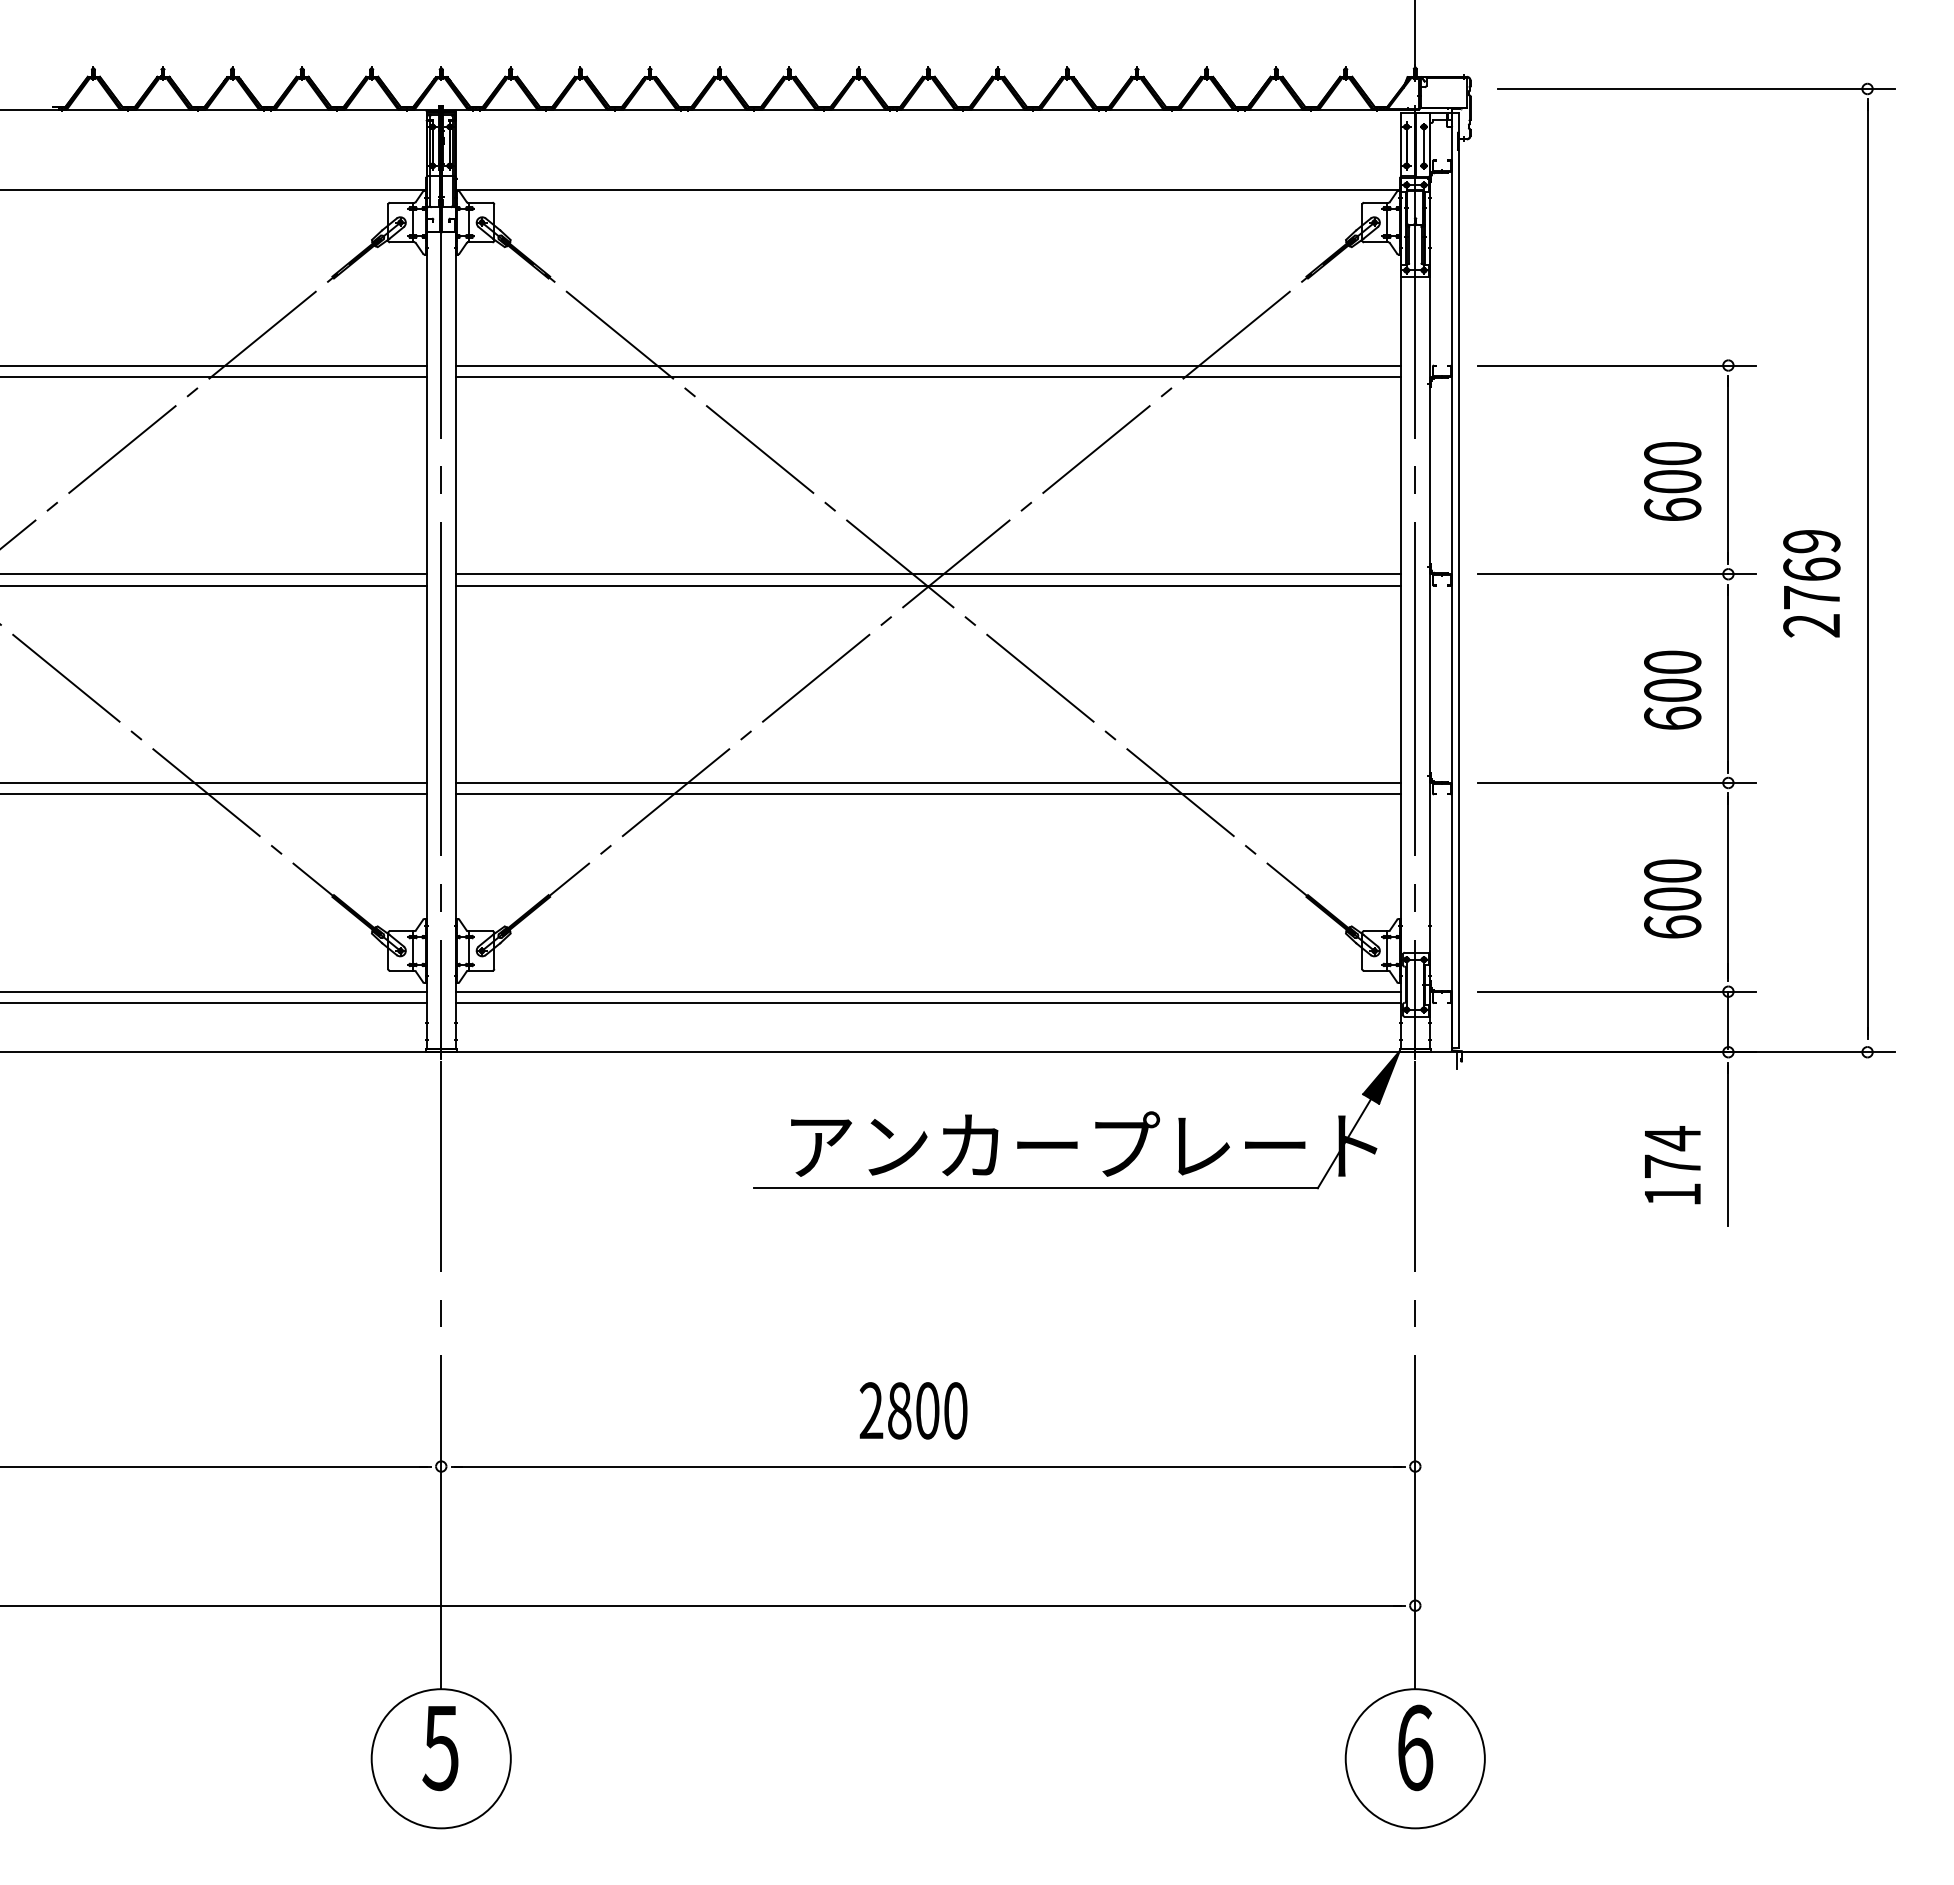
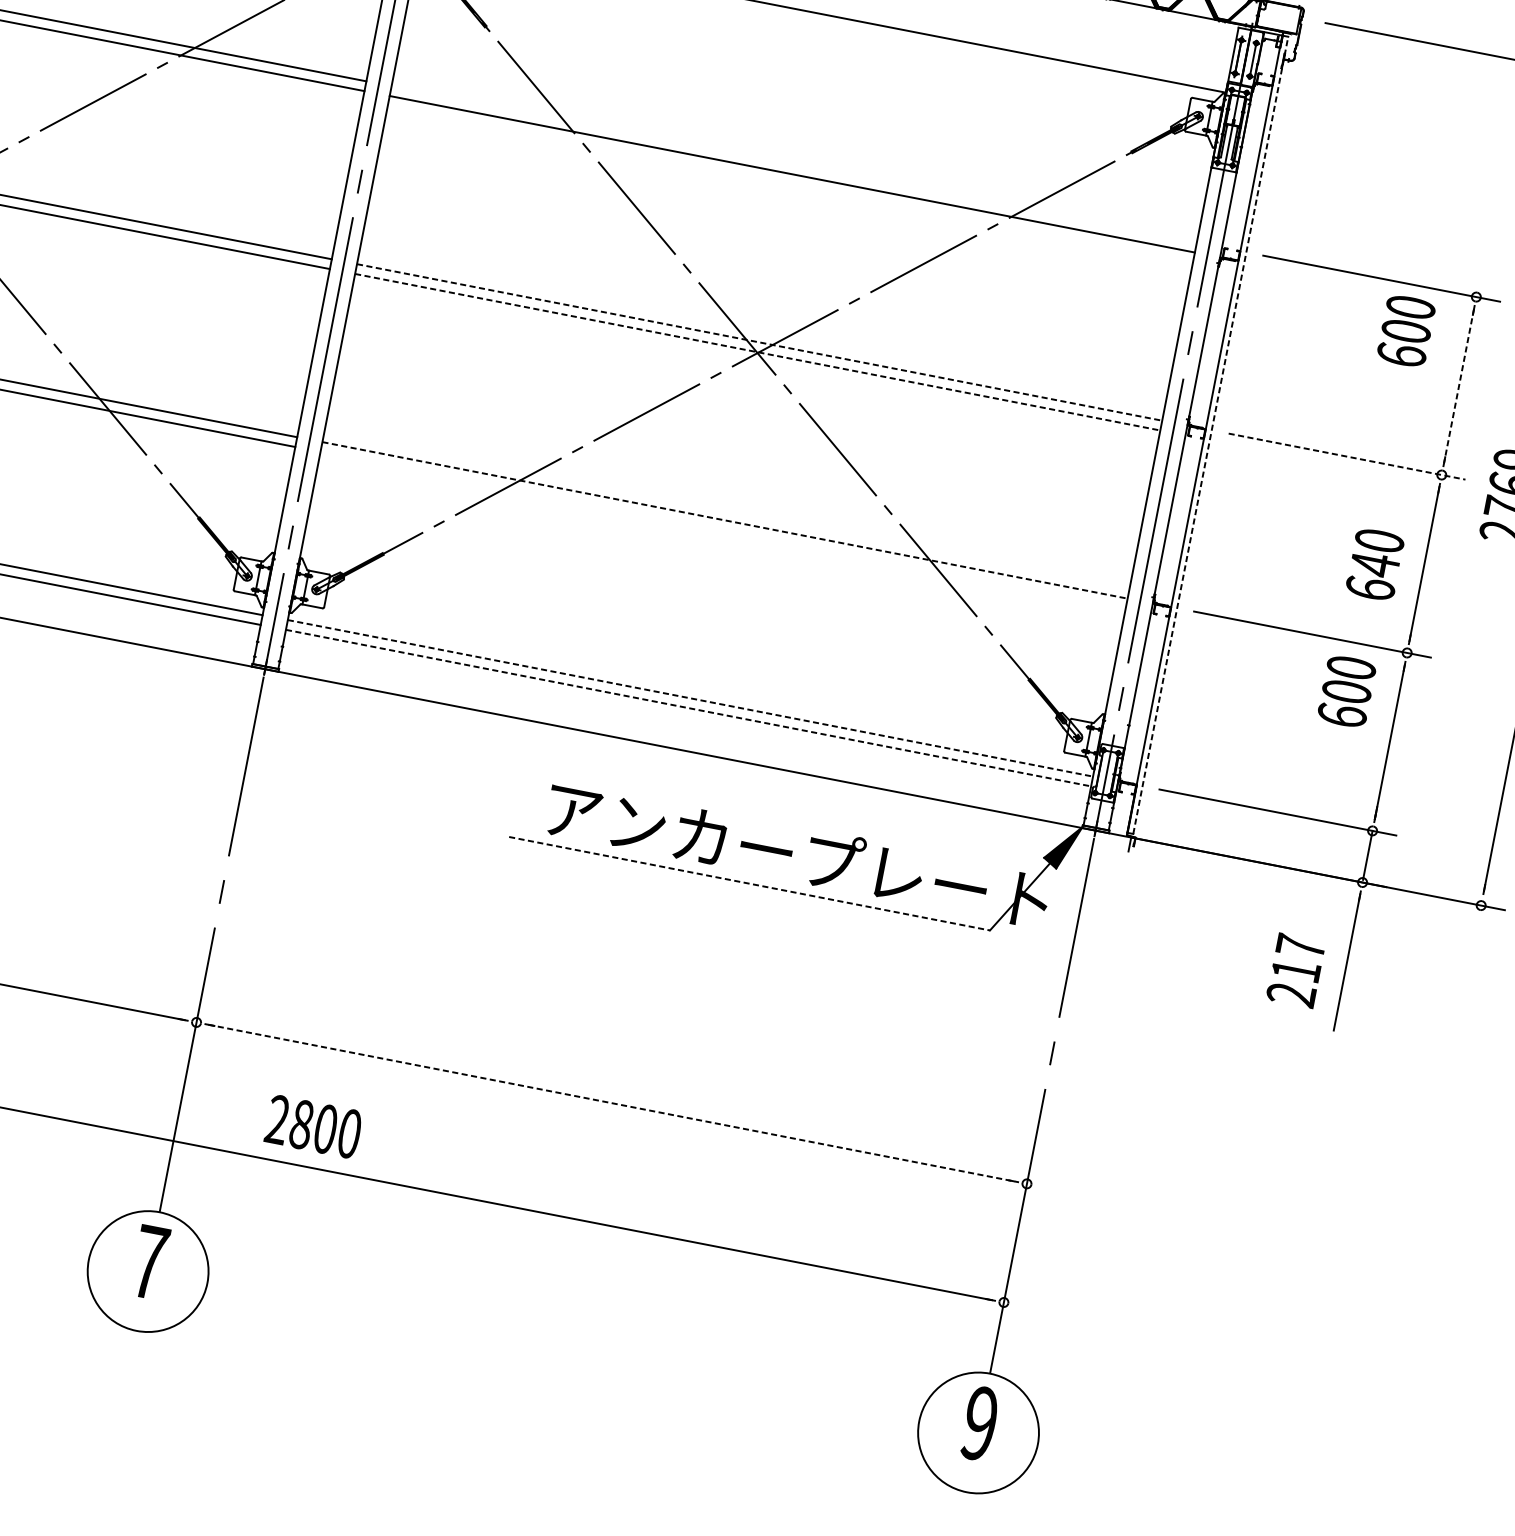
line: (928, 365) -> (794, 164), removed
line: (1728, 470) -> (1459, 386), solid -> dashed
text: (1672, 481) -> (1406, 331), moved
line: (928, 574) -> (759, 342), solid -> dashed
line: (1617, 574) -> (1347, 456), solid -> dashed
line: (1458, 580) -> (1210, 435), solid -> dashed
line: (928, 585) -> (757, 352), solid -> dashed
text: (1672, 690) -> (1374, 564), 600 -> 640
line: (928, 783) -> (725, 520), solid -> dashed
line: (928, 794) -> (723, 530), removed
text: (1672, 898) -> (1346, 691), moved
line: (928, 991) -> (690, 698), solid -> dashed
line: (928, 1003) -> (688, 708), solid -> dashed
text: (1672, 1166) -> (1295, 970), 174 -> 217
line: (1036, 1188) -> (750, 884), solid -> dashed
text: (913, 1410) -> (313, 1126), moved
line: (928, 1466) -> (611, 1103), solid -> dashed
text: (1415, 1747) -> (980, 1423), 6 -> 9
text: (440, 1748) -> (149, 1262), 5 -> 7

